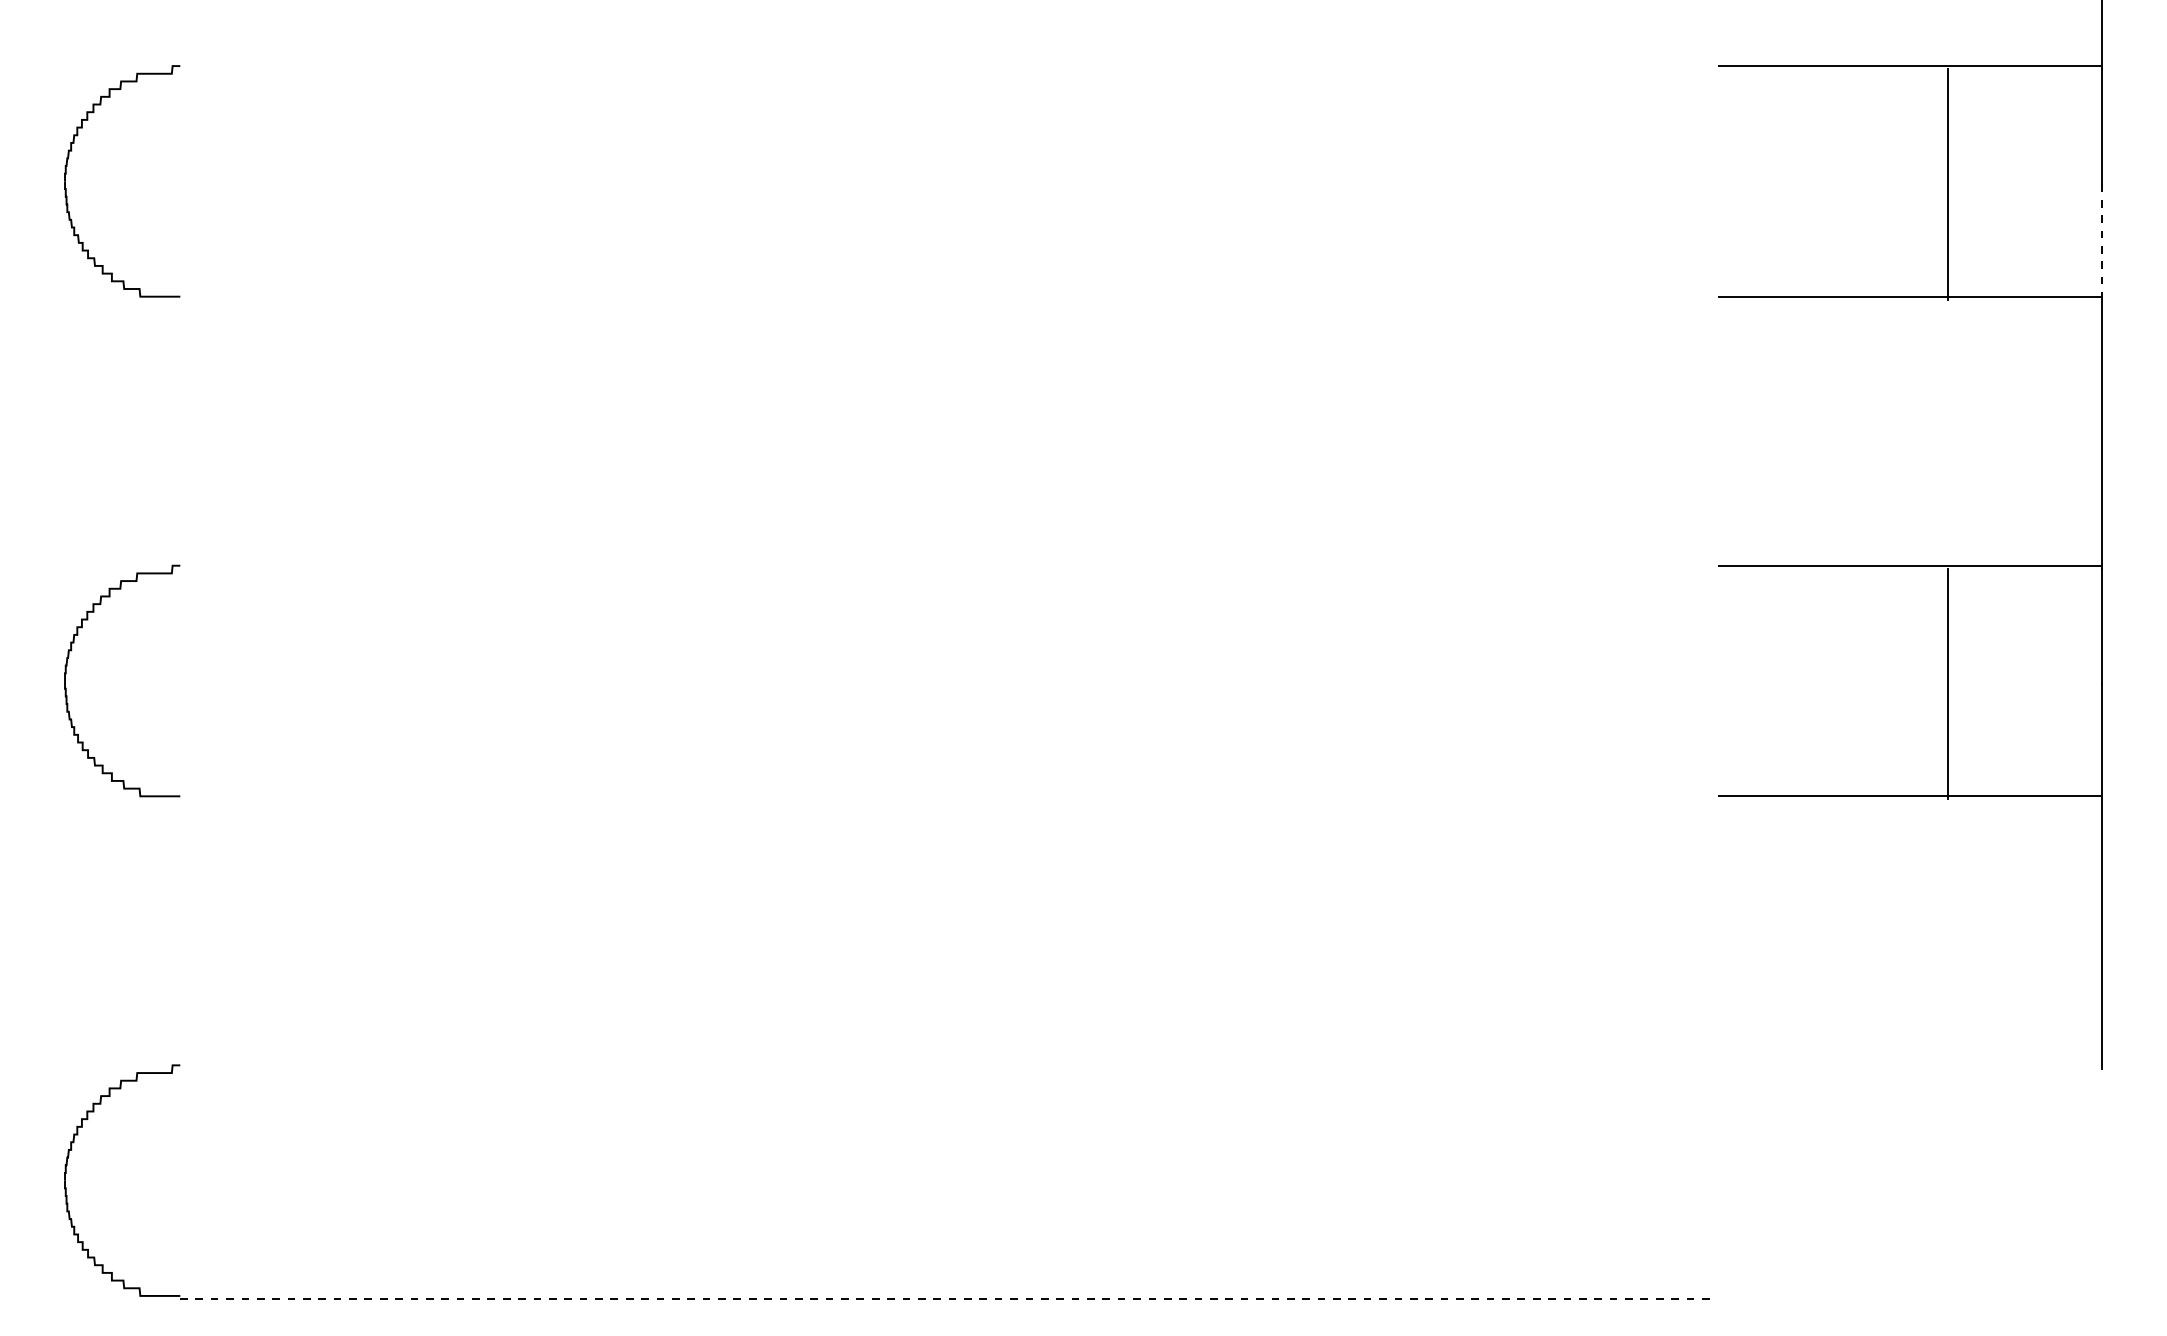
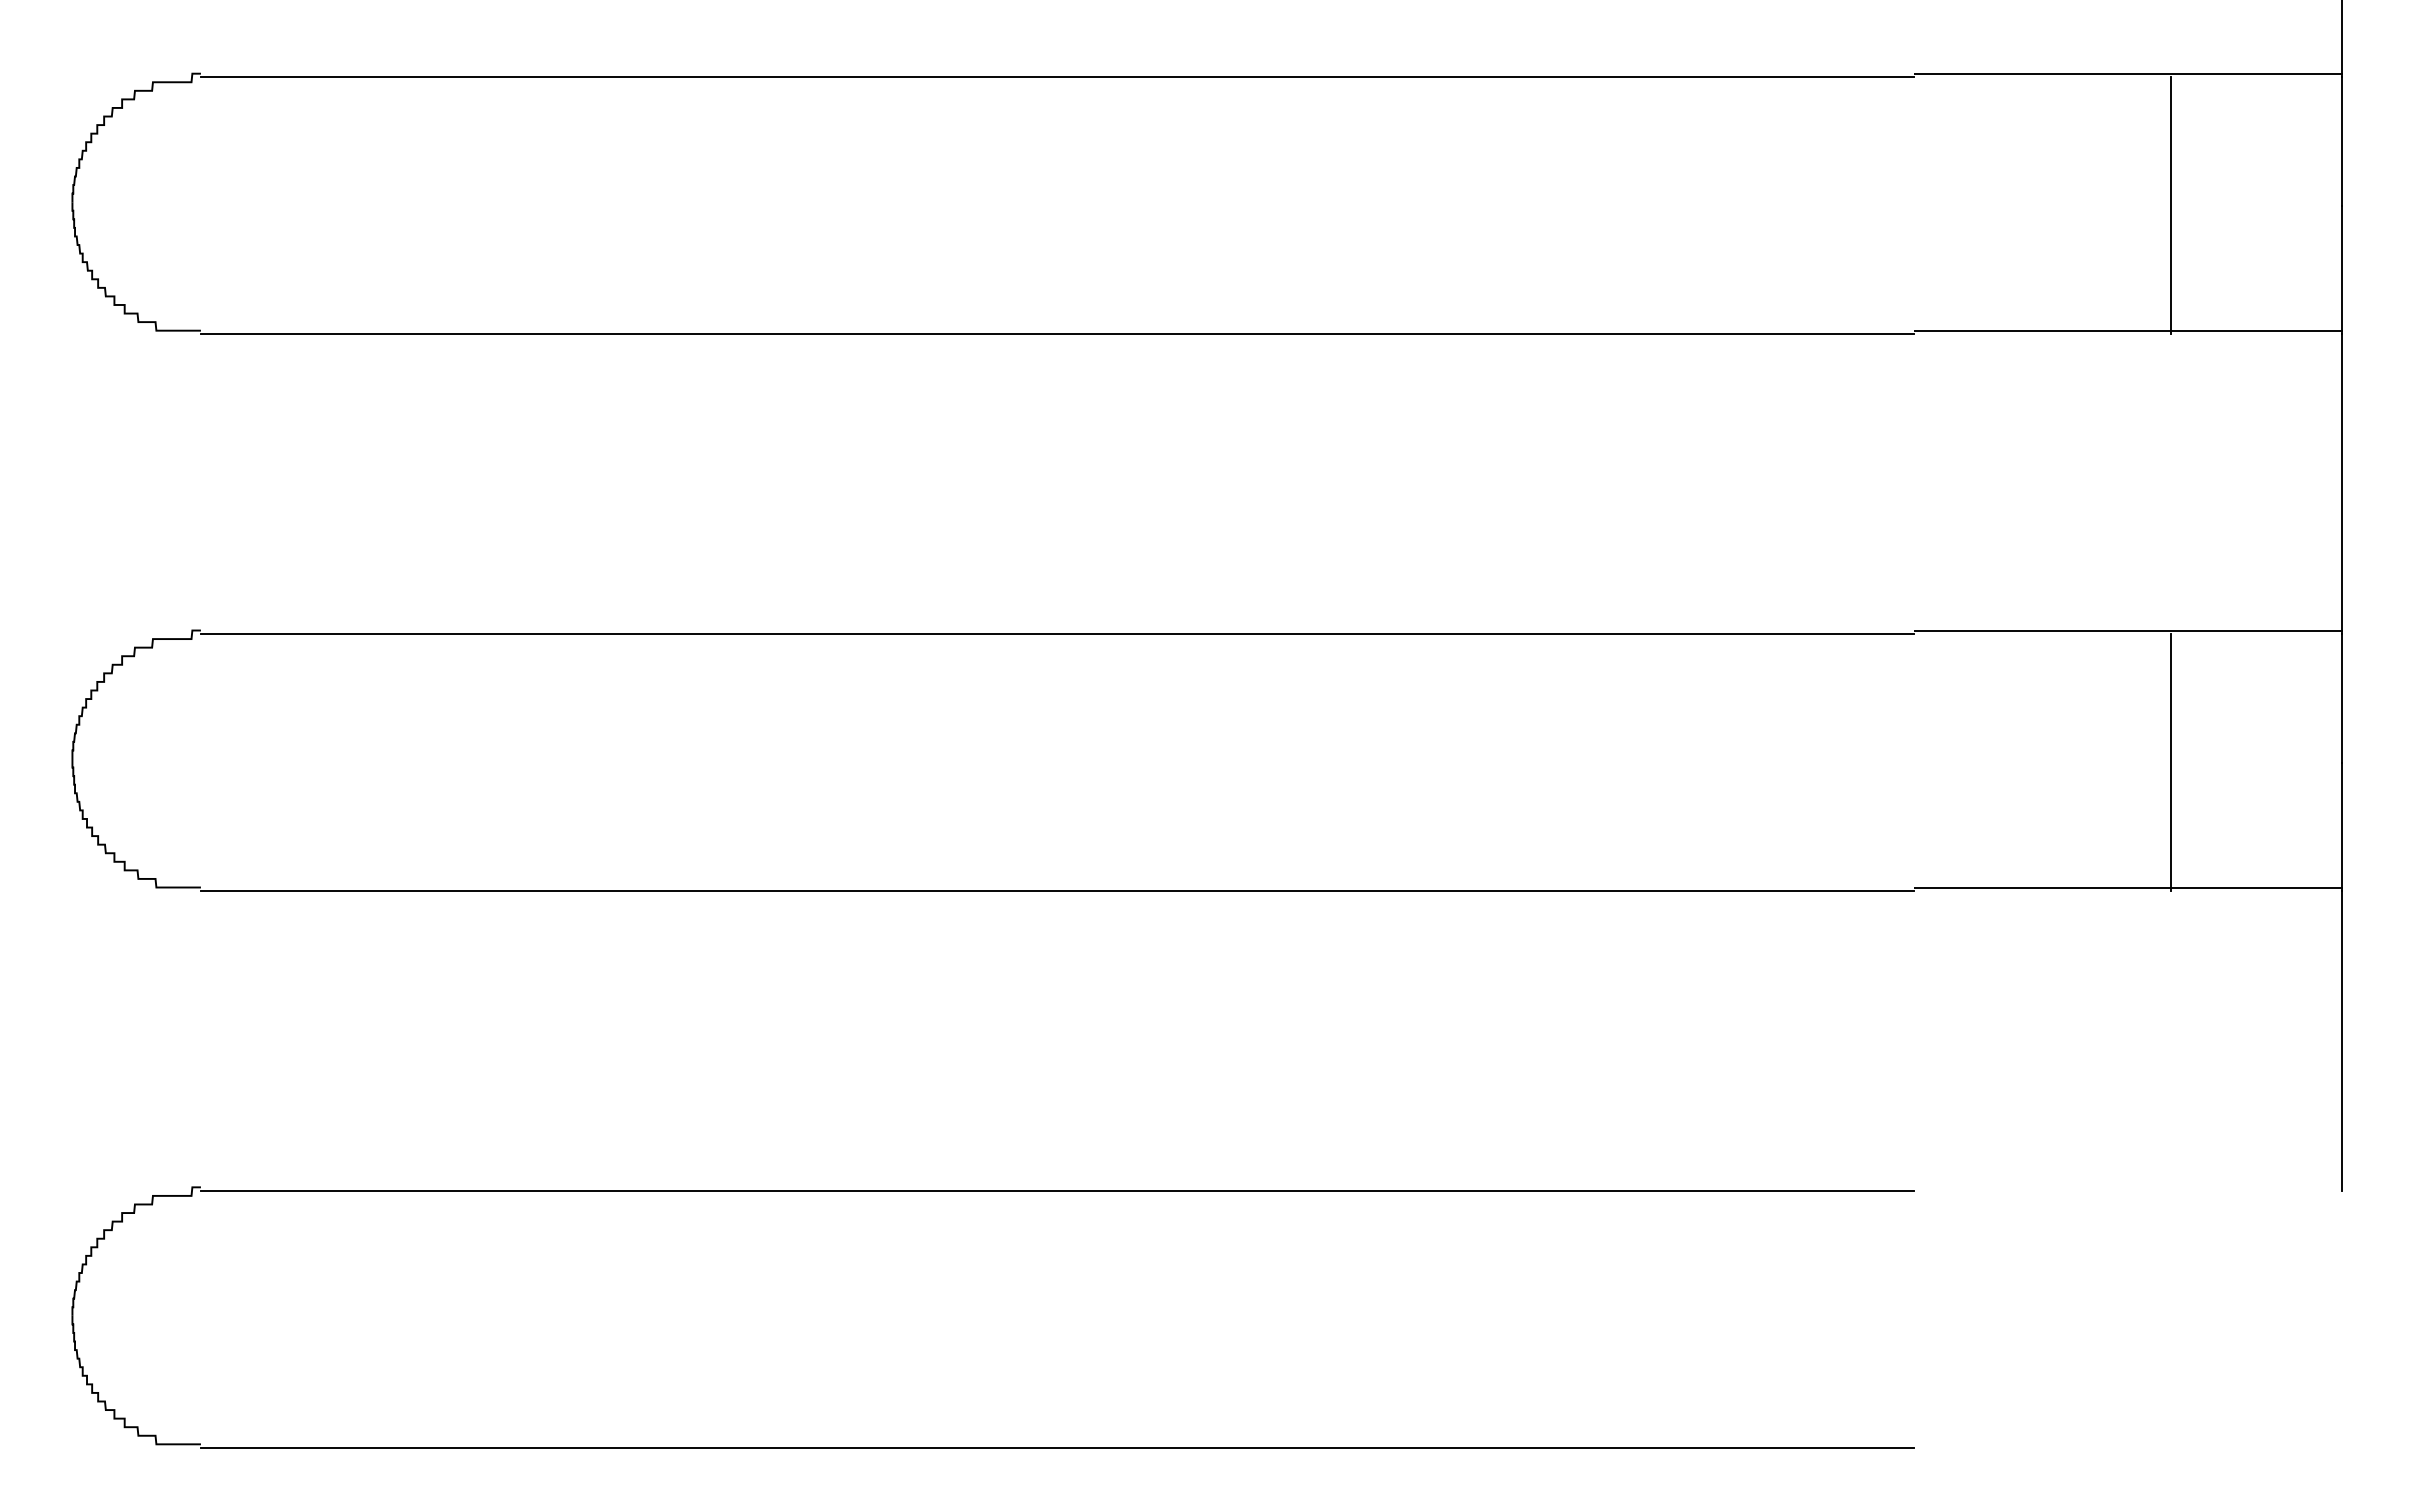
line: (948, 69) -> (1056, 77), added
line: (2101, 241) -> (2342, 269), dashed -> solid
line: (948, 300) -> (1056, 334), added
line: (948, 569) -> (1056, 634), added
line: (948, 799) -> (1056, 891), added
line: (948, 1068) -> (1056, 1190), added
line: (948, 1298) -> (1057, 1447), dashed -> solid

